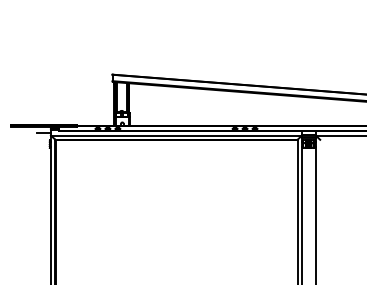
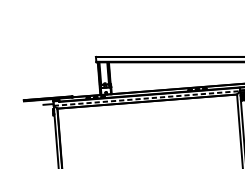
line: (176, 135) -> (146, 98), solid -> dashed

